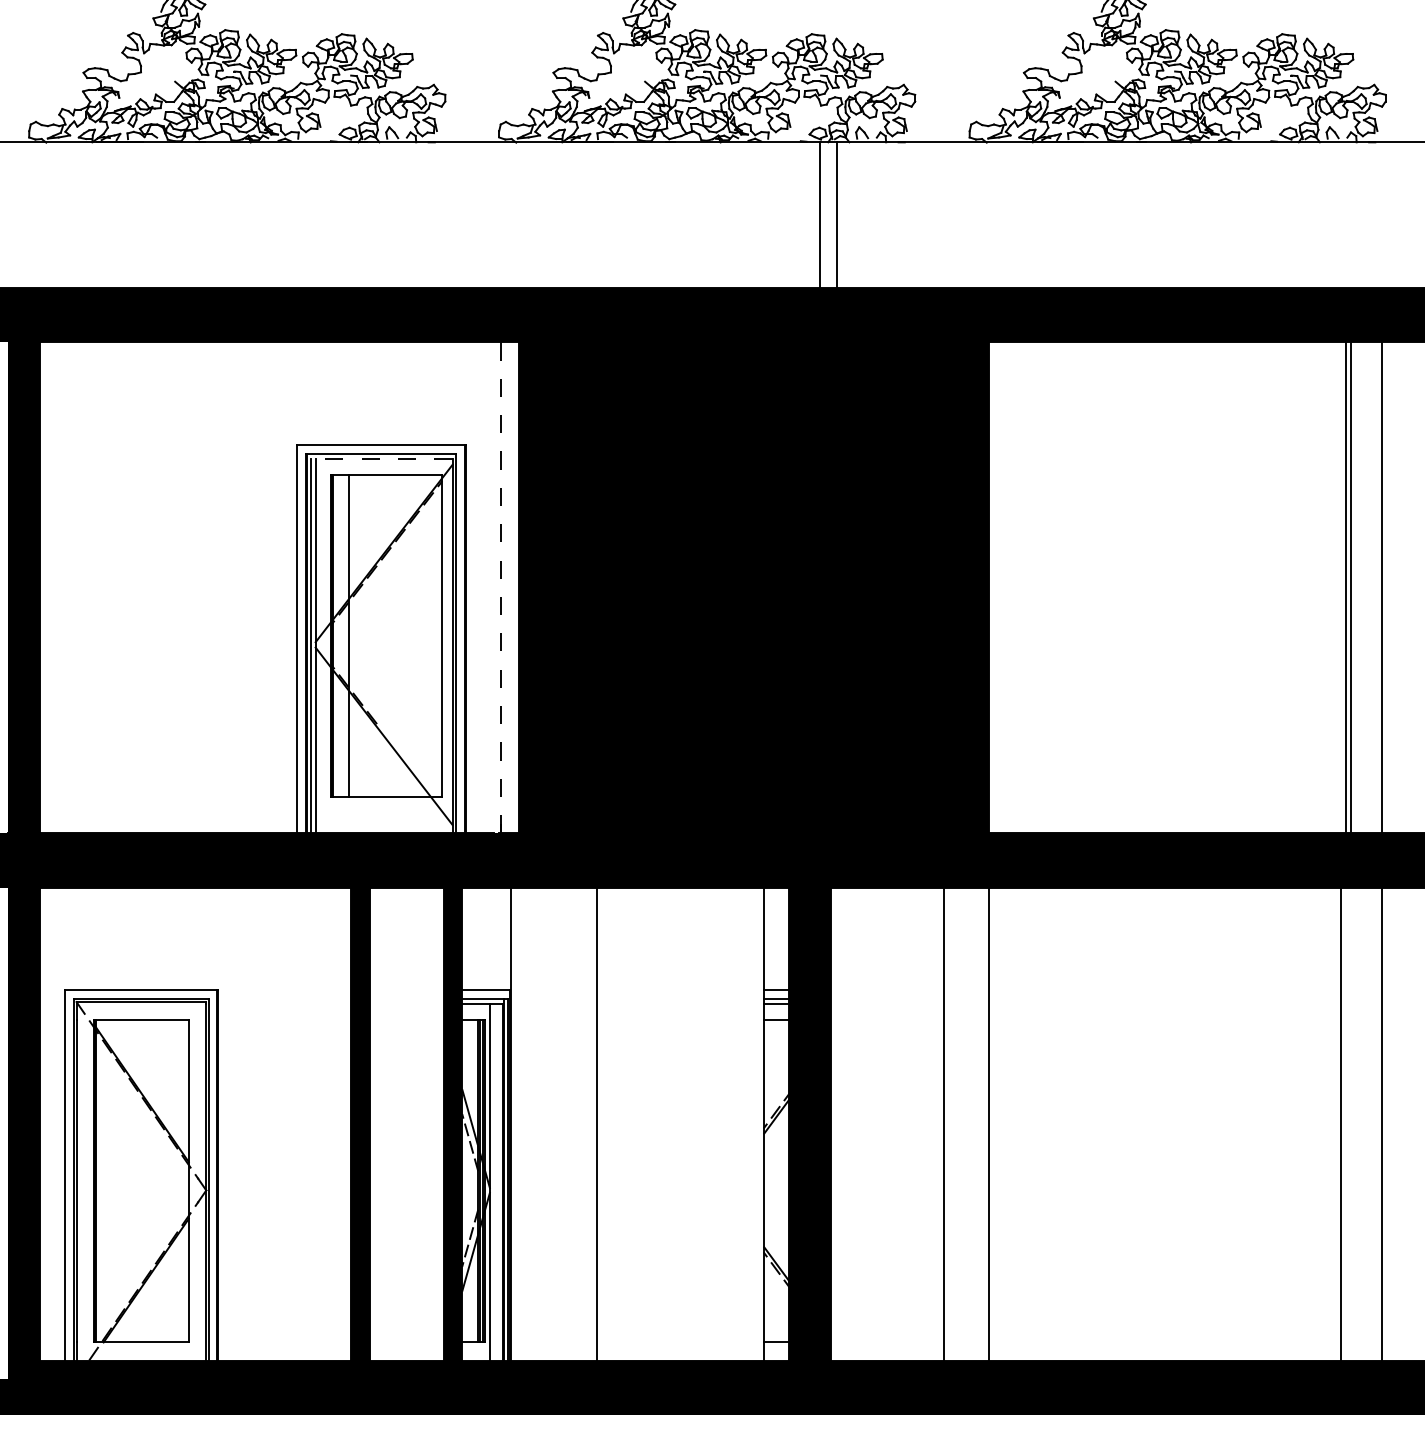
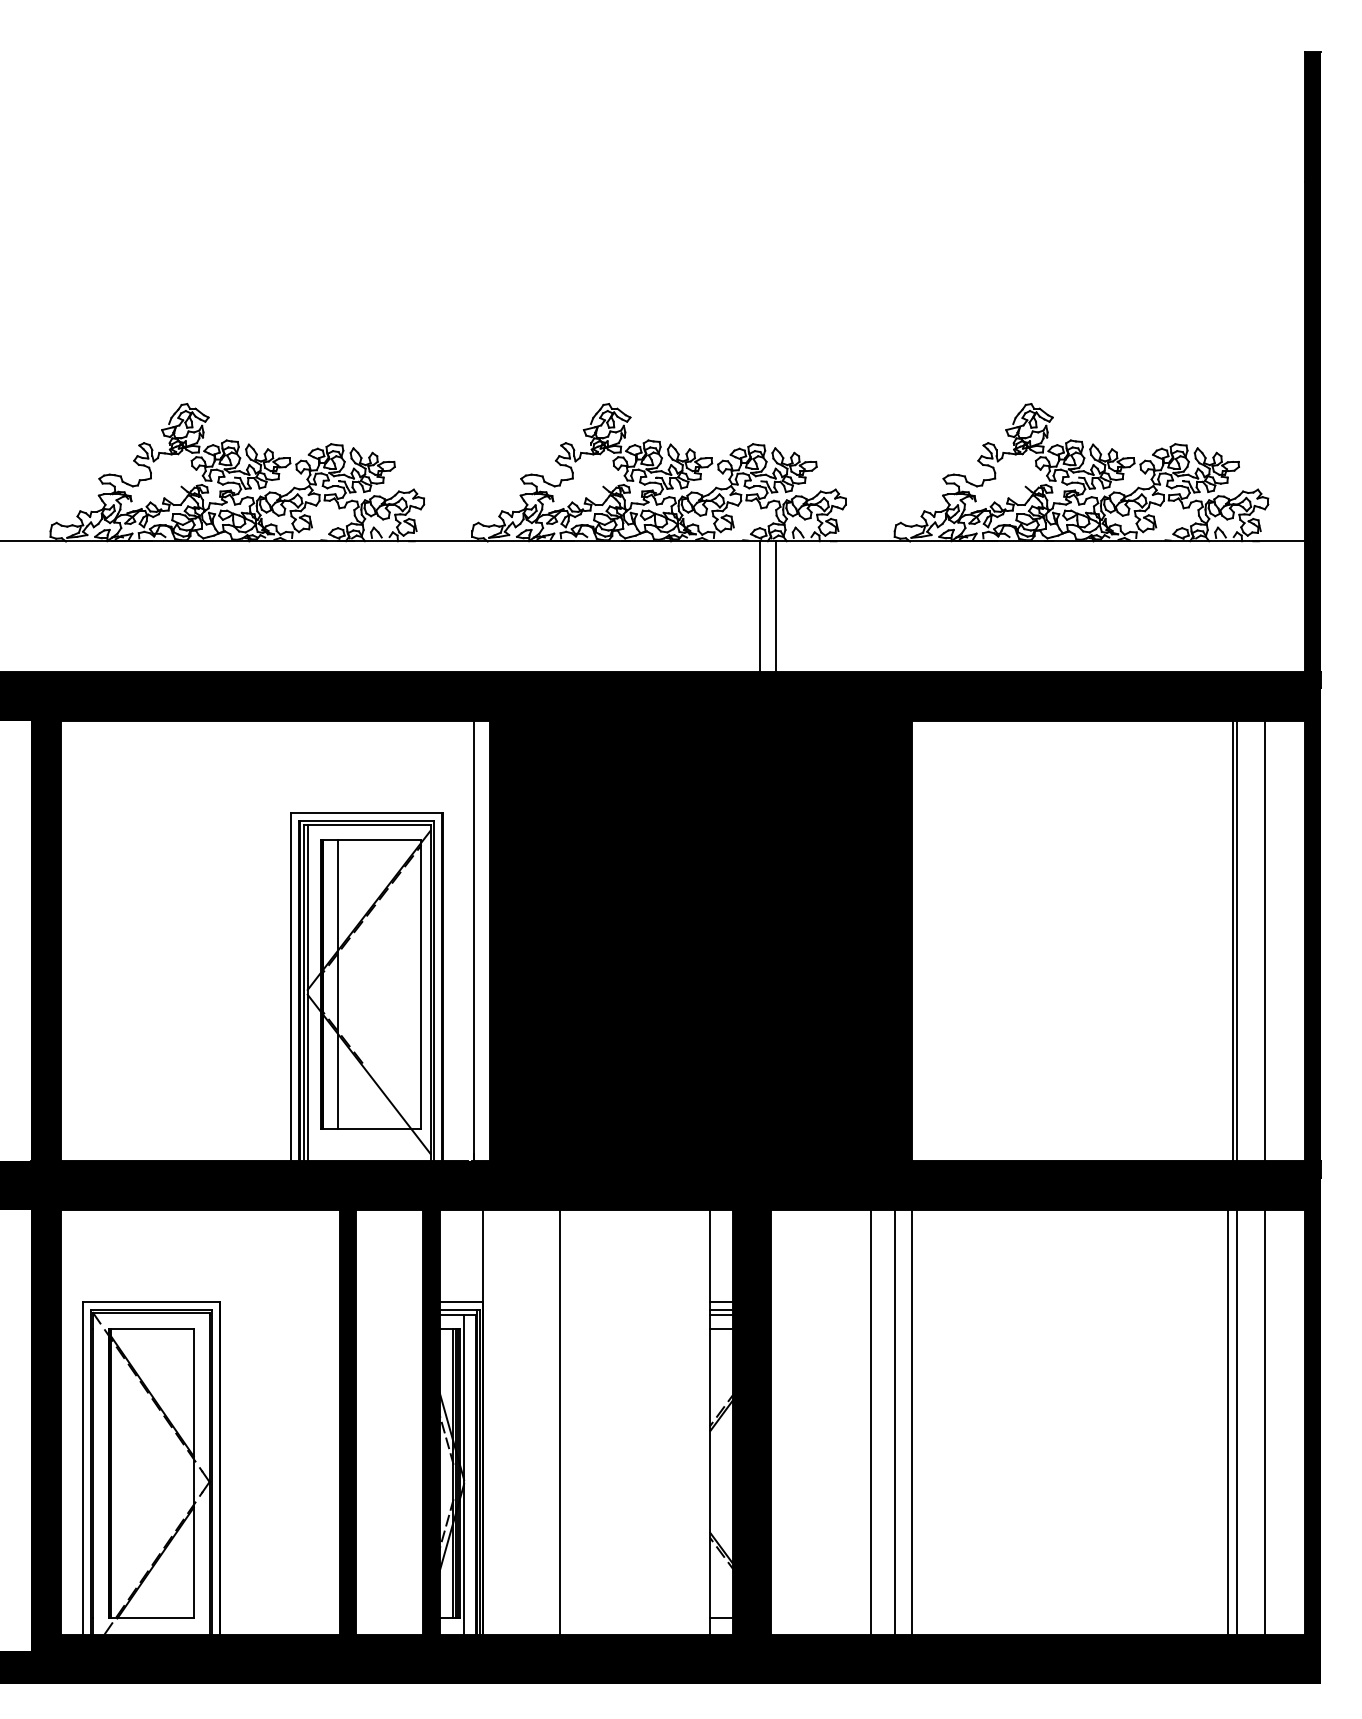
line: (381, 459) -> (366, 825), dashed -> solid
line: (501, 588) -> (474, 941), dashed -> solid
line: (969, 1124) -> (894, 1422), added
line: (1351, 1124) -> (1237, 1422), added

